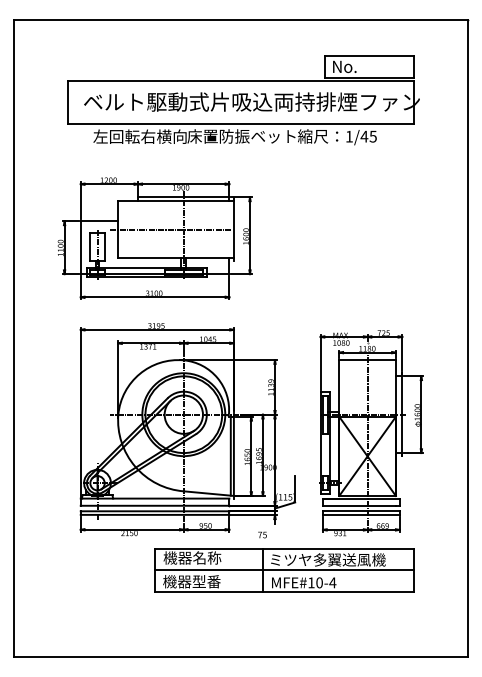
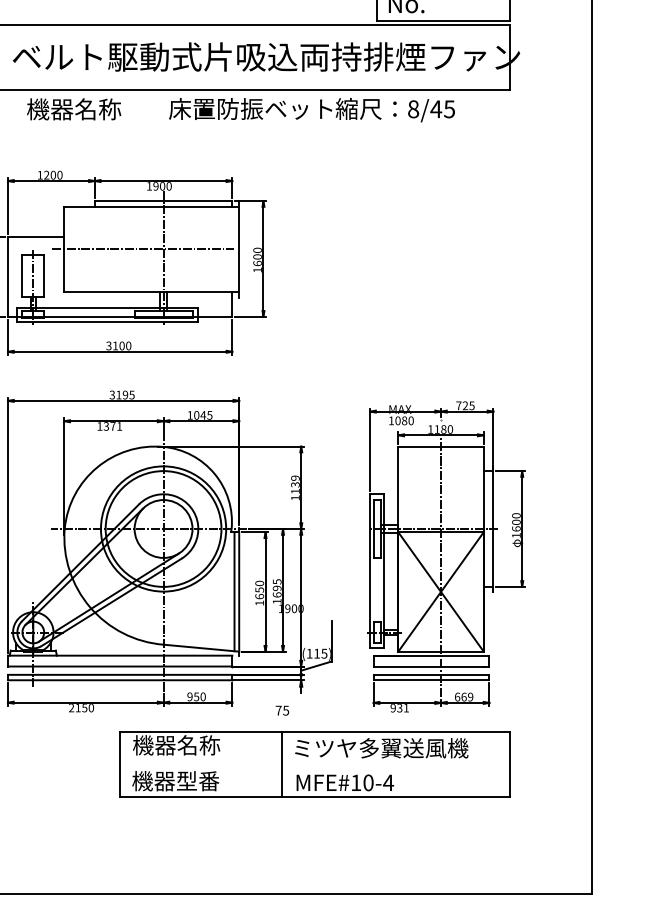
text: (139, 136) -> (96, 109), 左回転右横向 -> 機器名称
text: (349, 136) -> (413, 109), 1/45 -> 8/45
line: (283, 570) -> (314, 764), removed

